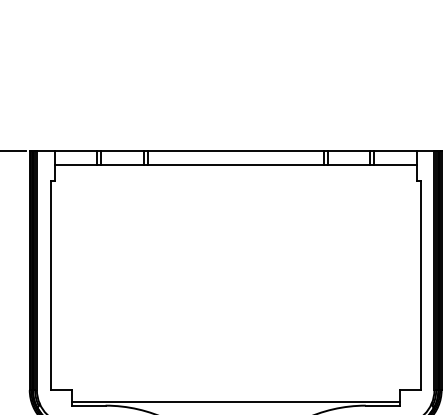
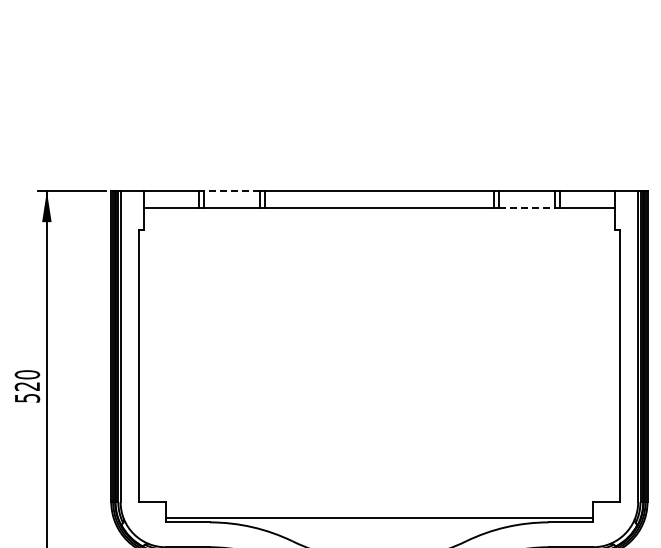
line: (122, 151) -> (231, 191), solid -> dashed
line: (349, 164) -> (527, 208), solid -> dashed

